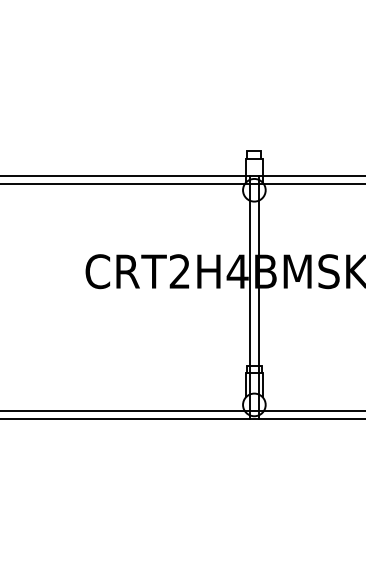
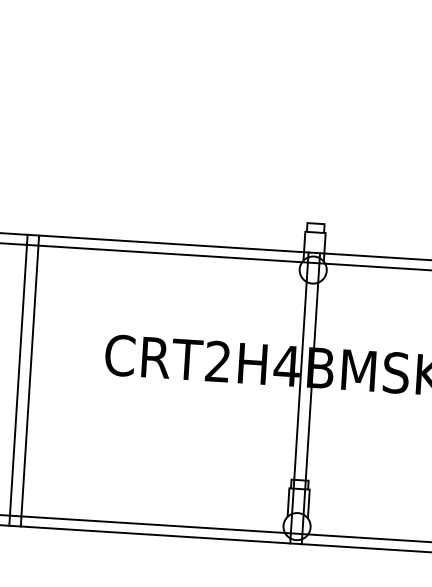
line: (14, 297) -> (18, 380), added
line: (24, 297) -> (30, 380), added

